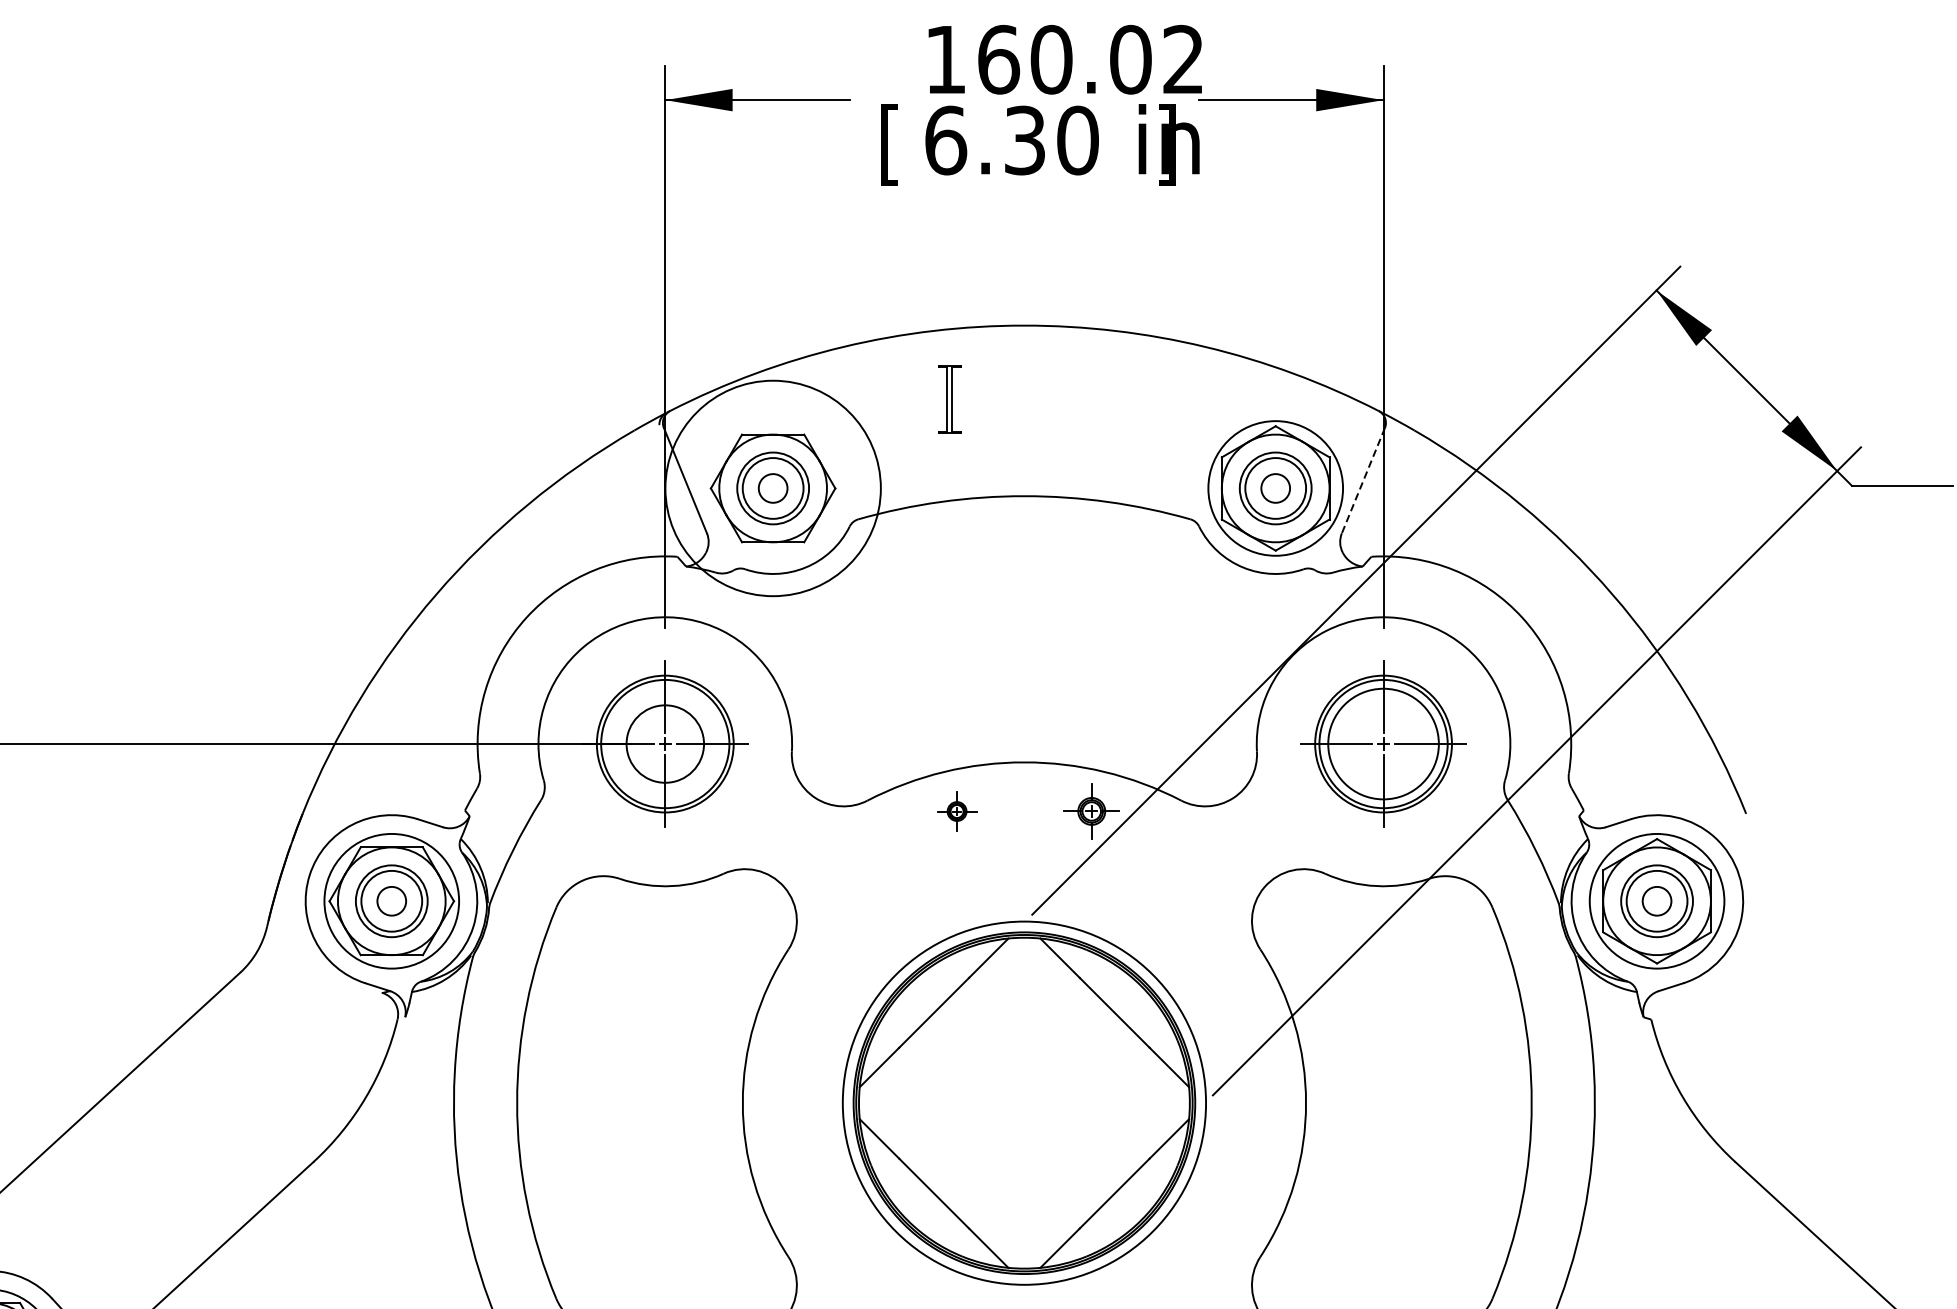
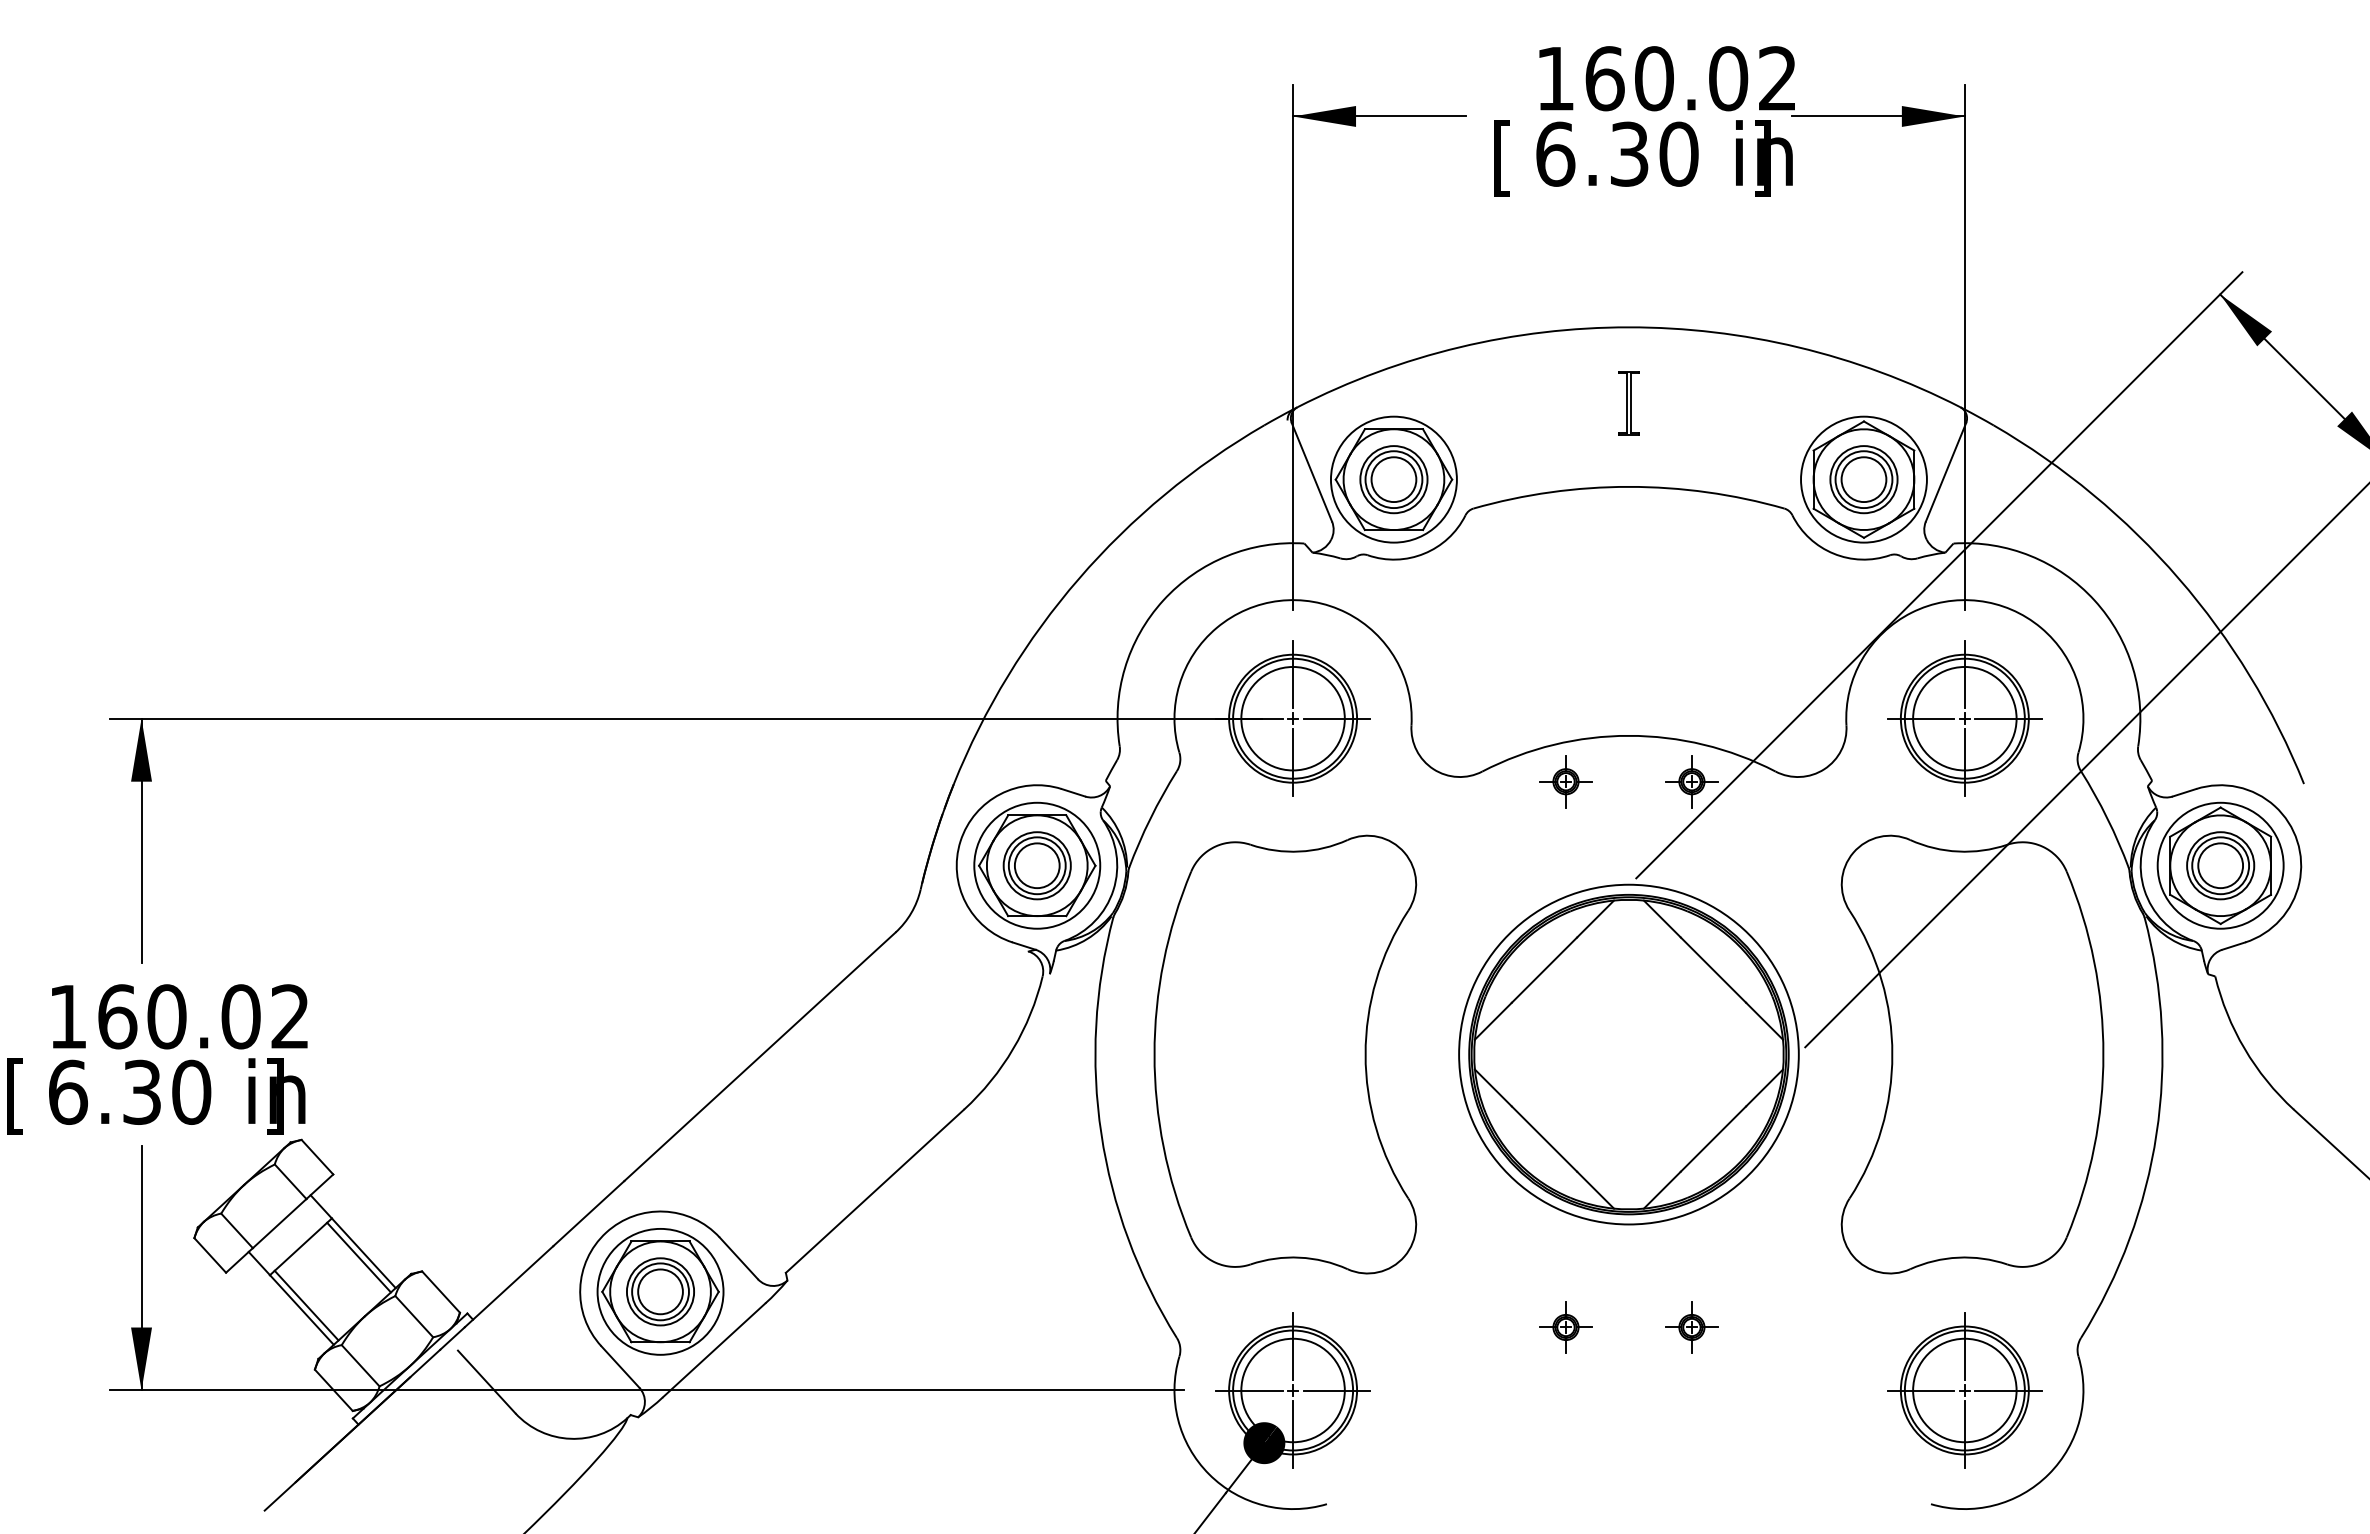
part: (949, 399) -> (1628, 403), moved
line: (1362, 480) -> (1945, 472), dashed -> solid
circle: (772, 488) -> (1393, 479), size x0.62
circle: (772, 488) -> (1393, 479), size x1.67
circle: (1275, 488) -> (1863, 479), size x1.67
circle: (664, 743) -> (1292, 718), size x1.43
part: (956, 811) -> (1565, 781), size x1.43
circle: (390, 901) -> (1036, 865), size x1.67
circle: (1656, 901) -> (2220, 865), size x1.67

